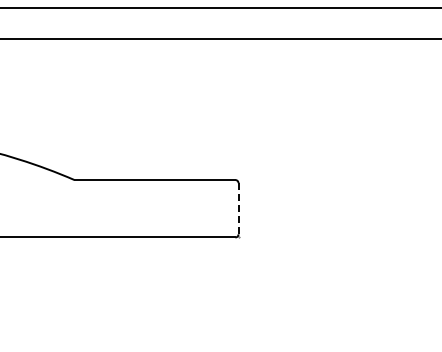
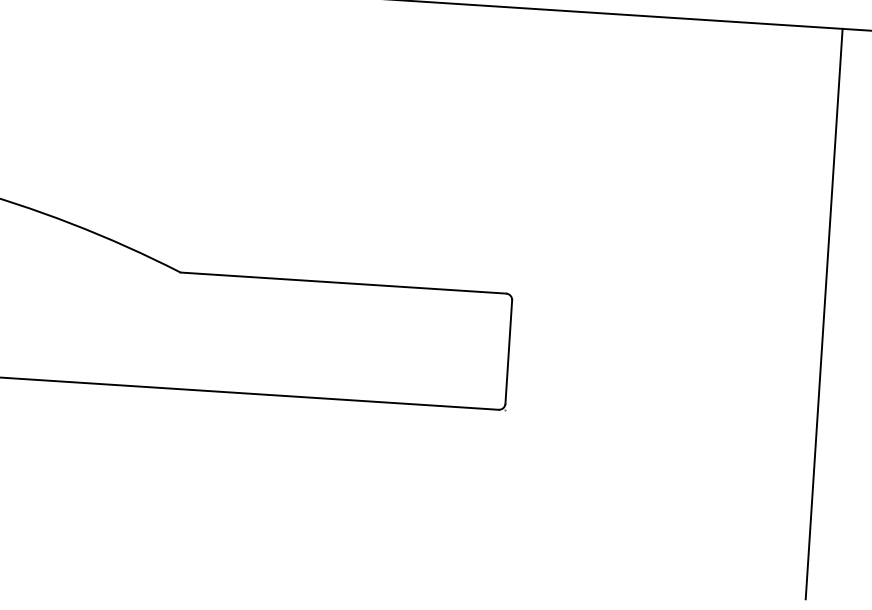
line: (392, 179) -> (824, 313), added
line: (238, 208) -> (508, 351), dashed -> solid

